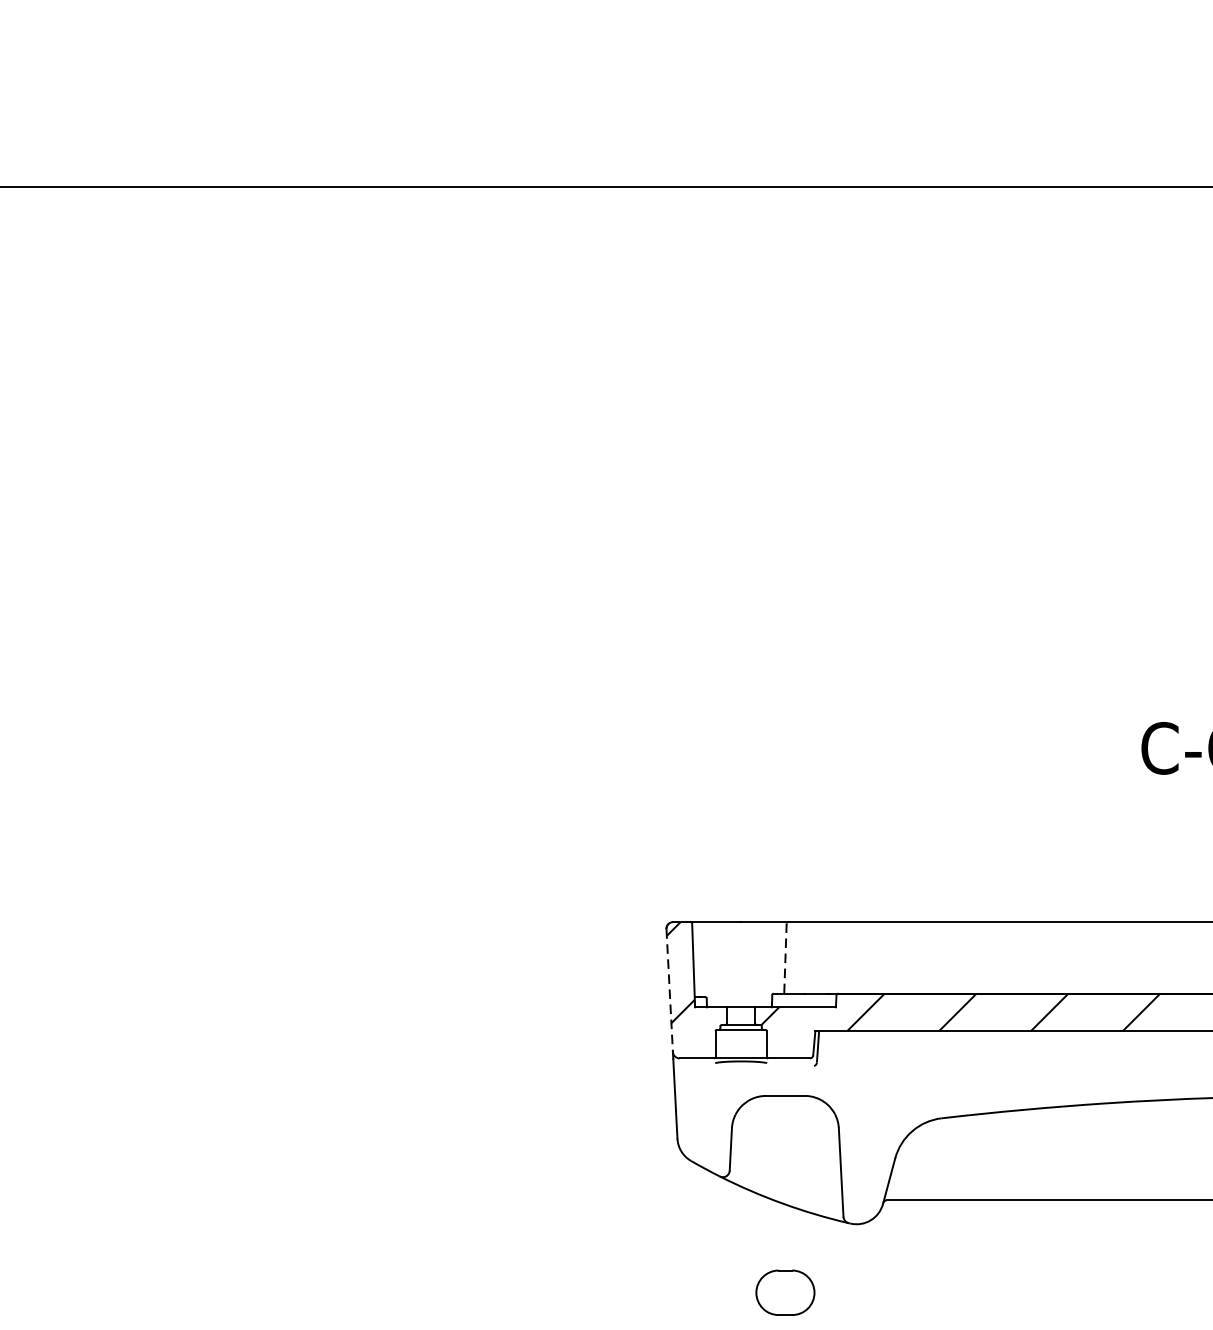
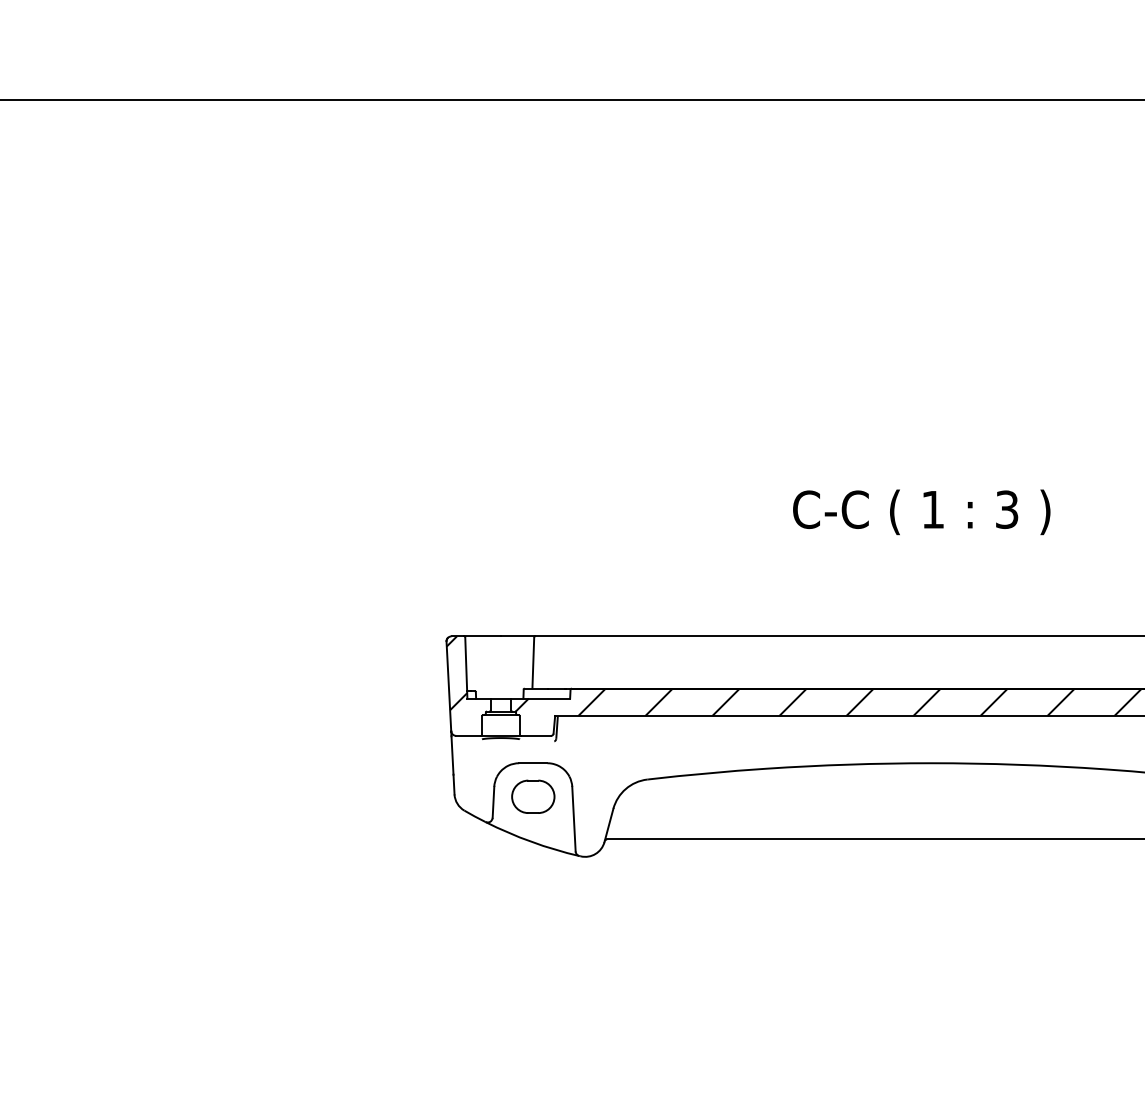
line: (785, 957) -> (533, 662), dashed -> solid
line: (669, 990) -> (448, 686), dashed -> solid
part: (785, 1292) -> (533, 796), moved

